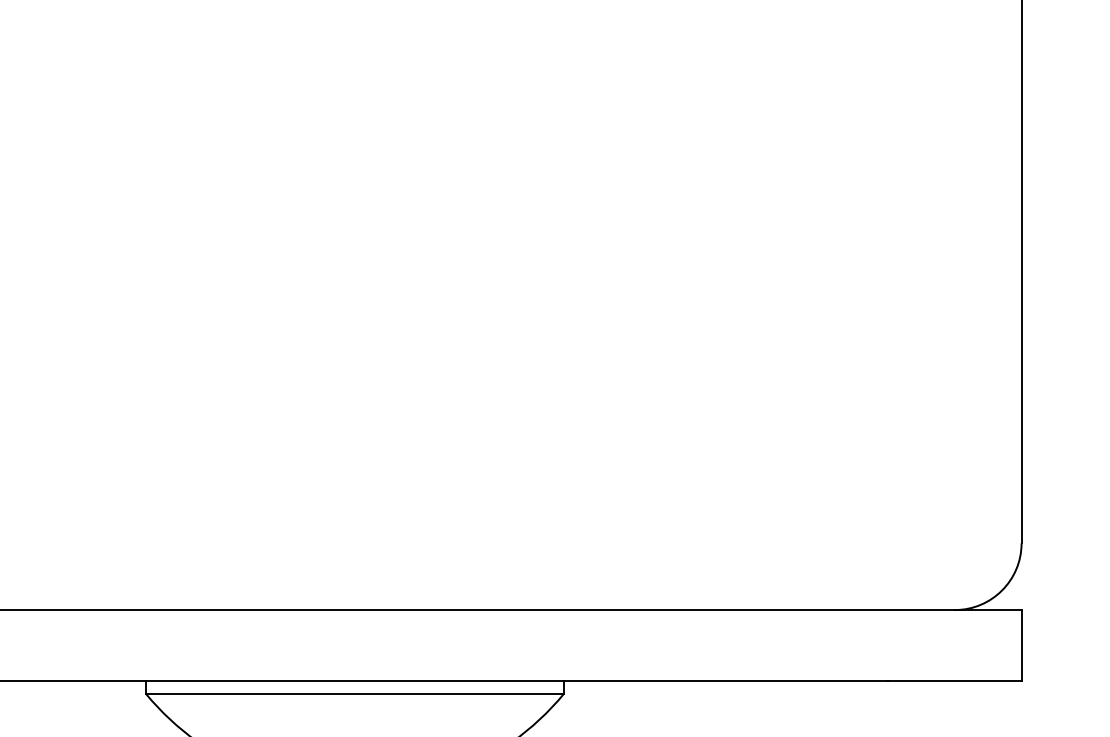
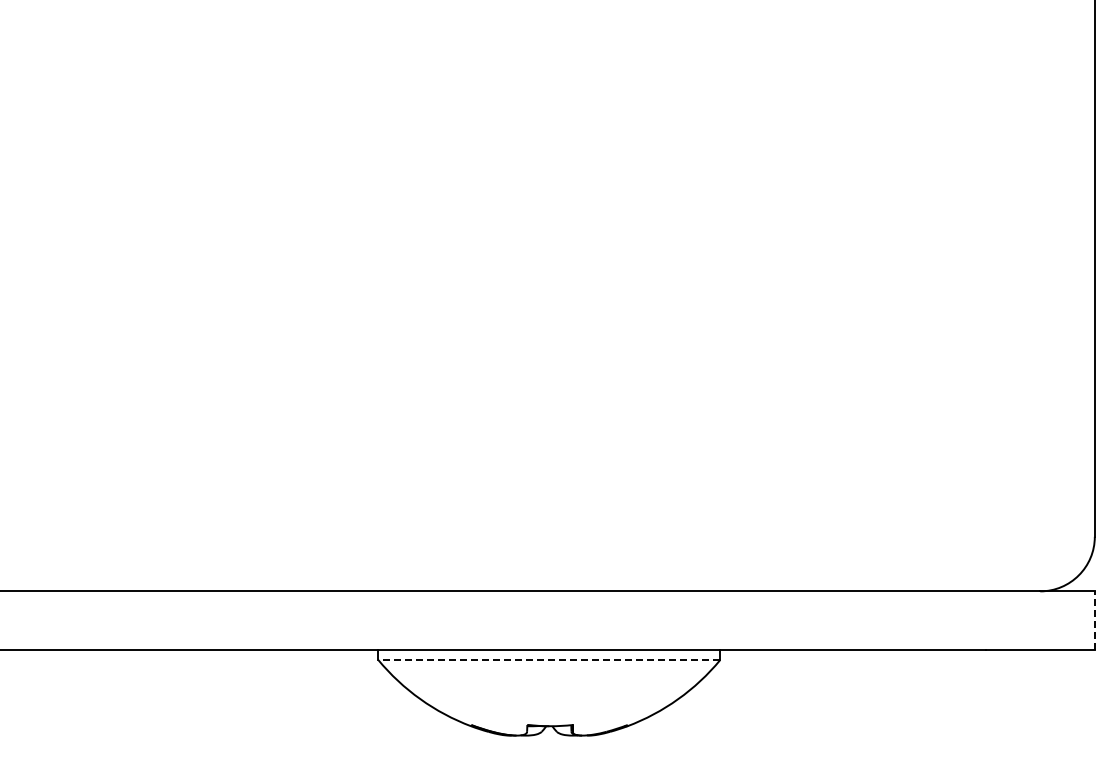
line: (1021, 644) -> (1094, 619), solid -> dashed
line: (355, 694) -> (549, 660), solid -> dashed

